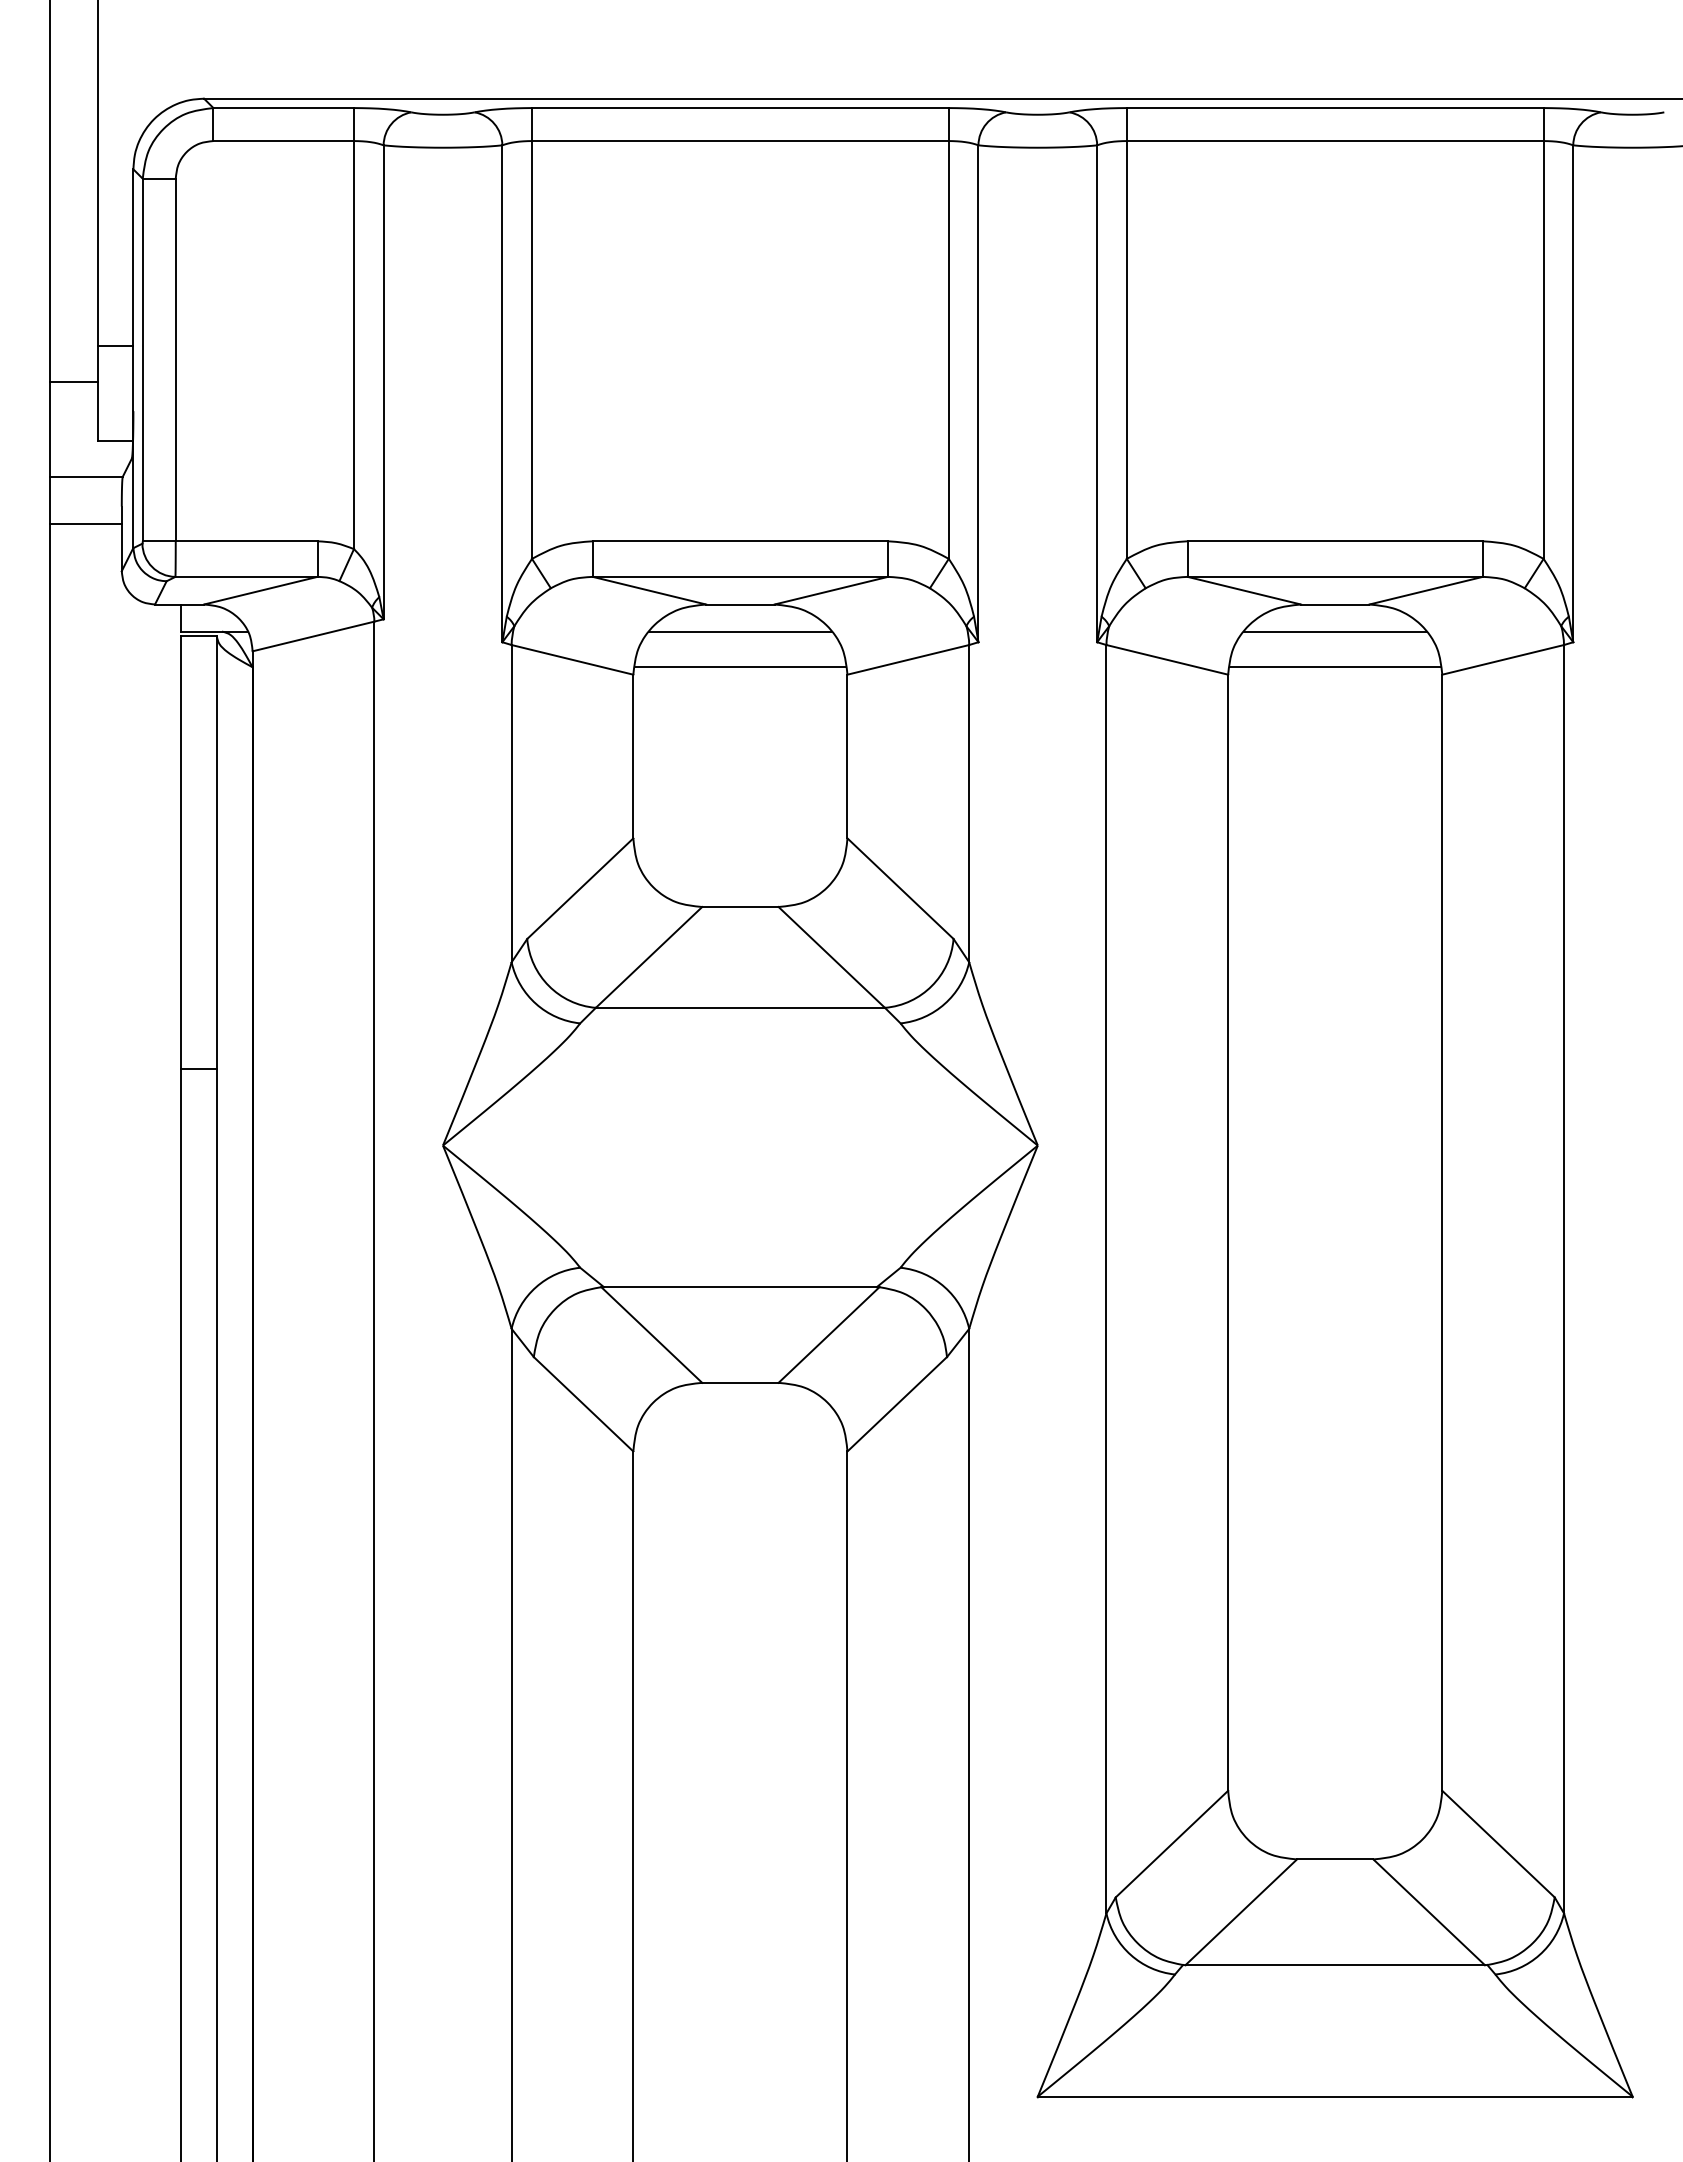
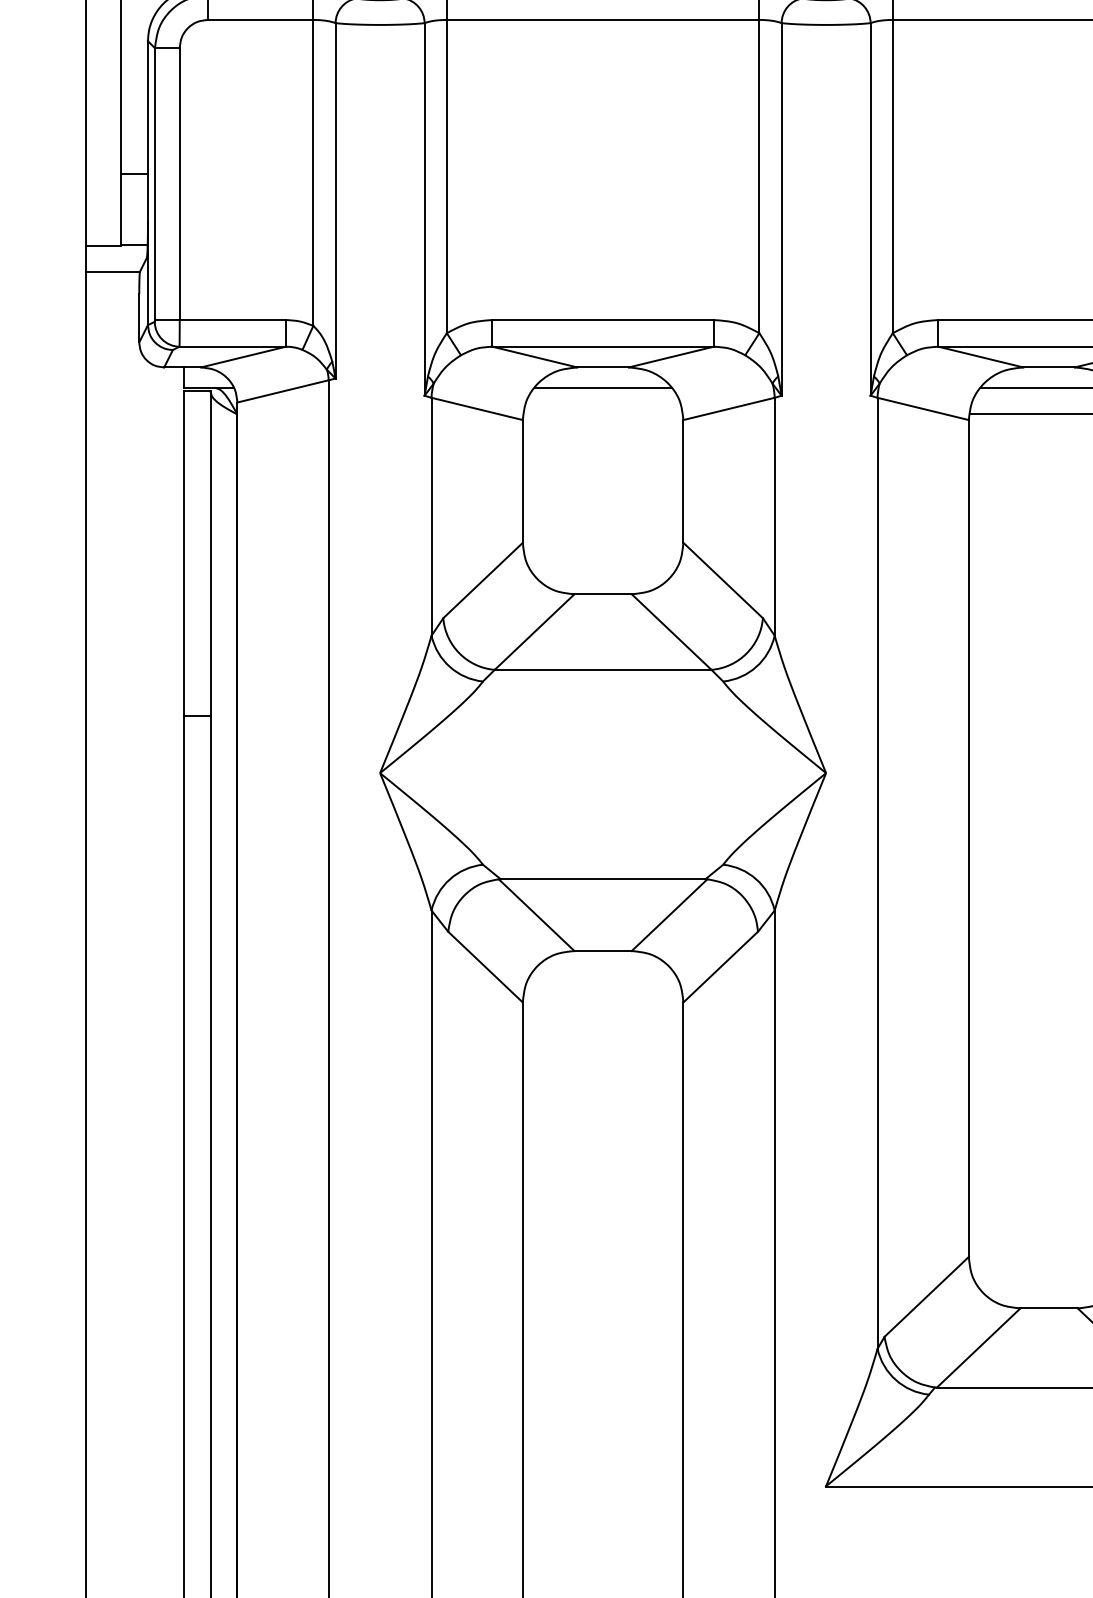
line: (73, 381) -> (103, 245), moved
line: (85, 524) -> (112, 307), removed
line: (740, 667) -> (603, 414), removed

